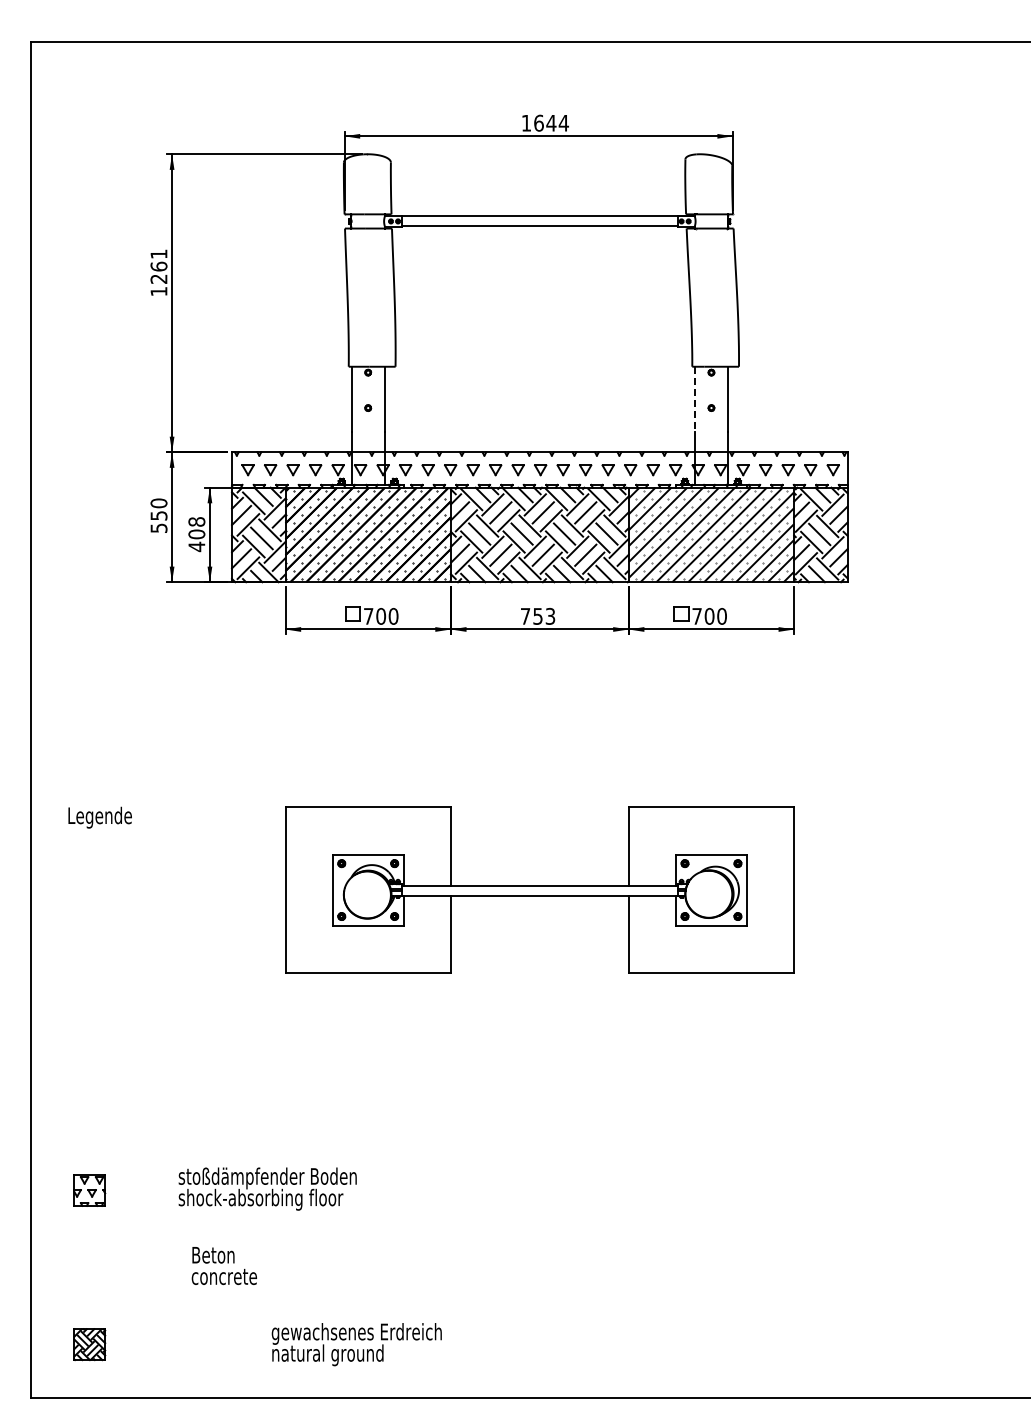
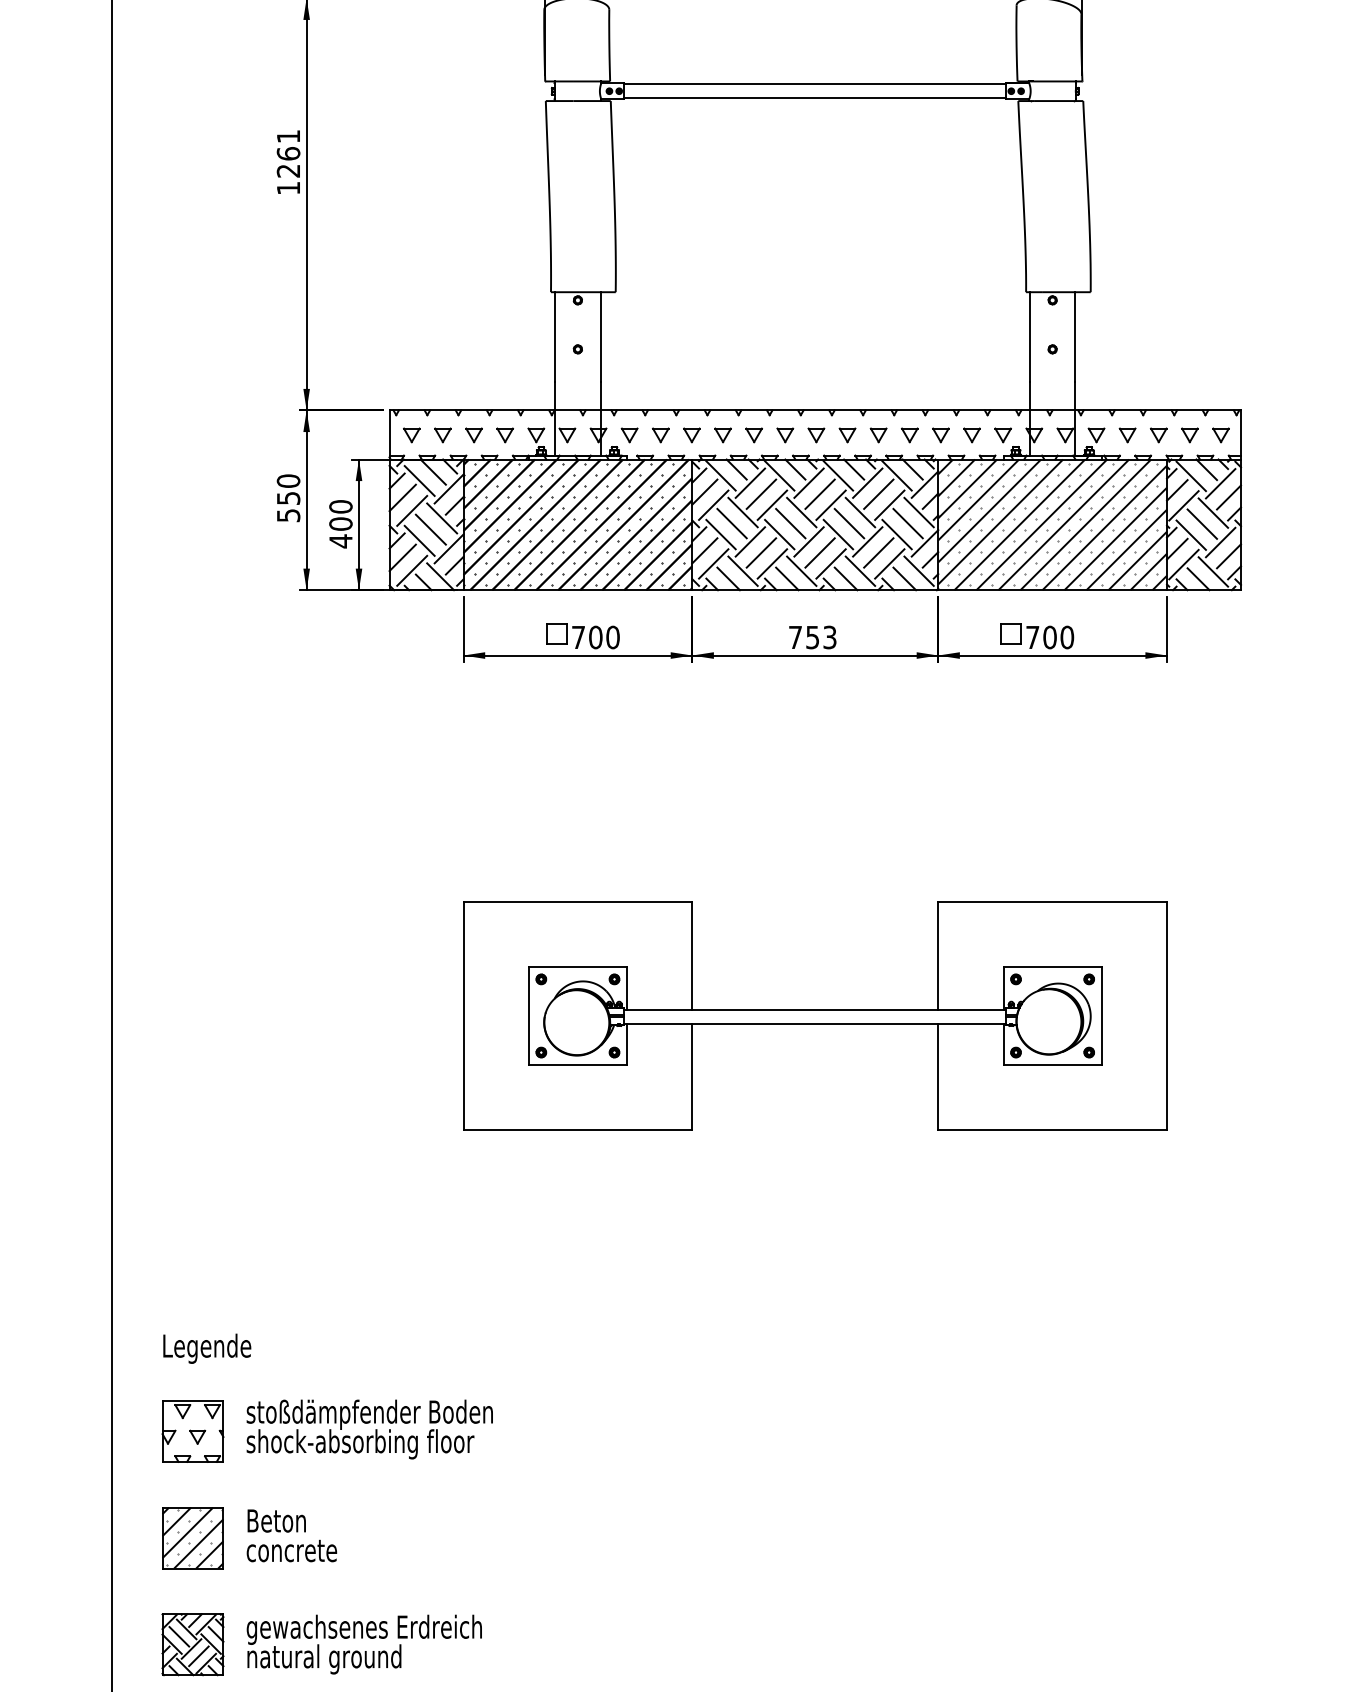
line: (695, 399) -> (1030, 337), dashed -> solid
text: (196, 521) -> (340, 506), 408 -> 400
text: (99, 817) -> (206, 1348), moved
text: (267, 1188) -> (369, 1428), moved
part: (89, 1190) -> (192, 1431), size x1.43
text: (223, 1265) -> (290, 1535), moved
part: (89, 1267) -> (192, 1537), added
part: (89, 1344) -> (192, 1644), size x1.43
text: (356, 1344) -> (363, 1644), moved

